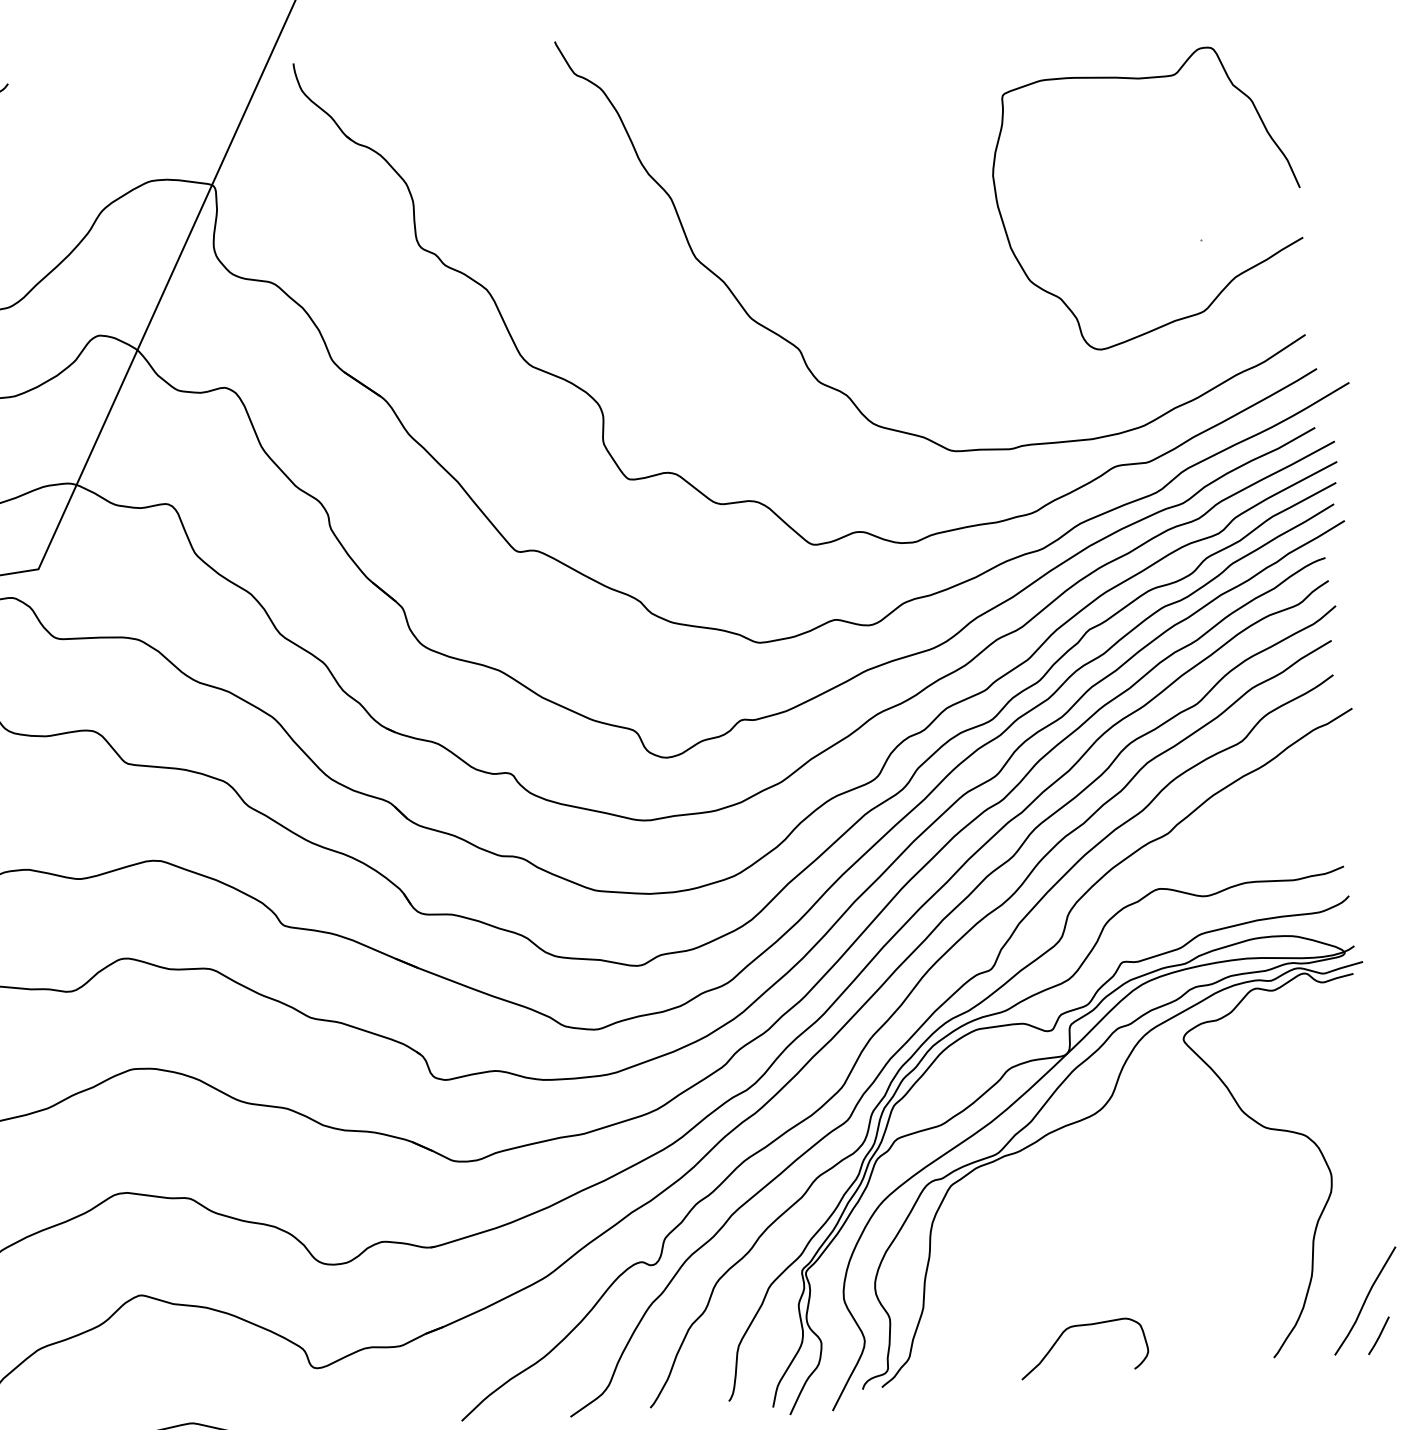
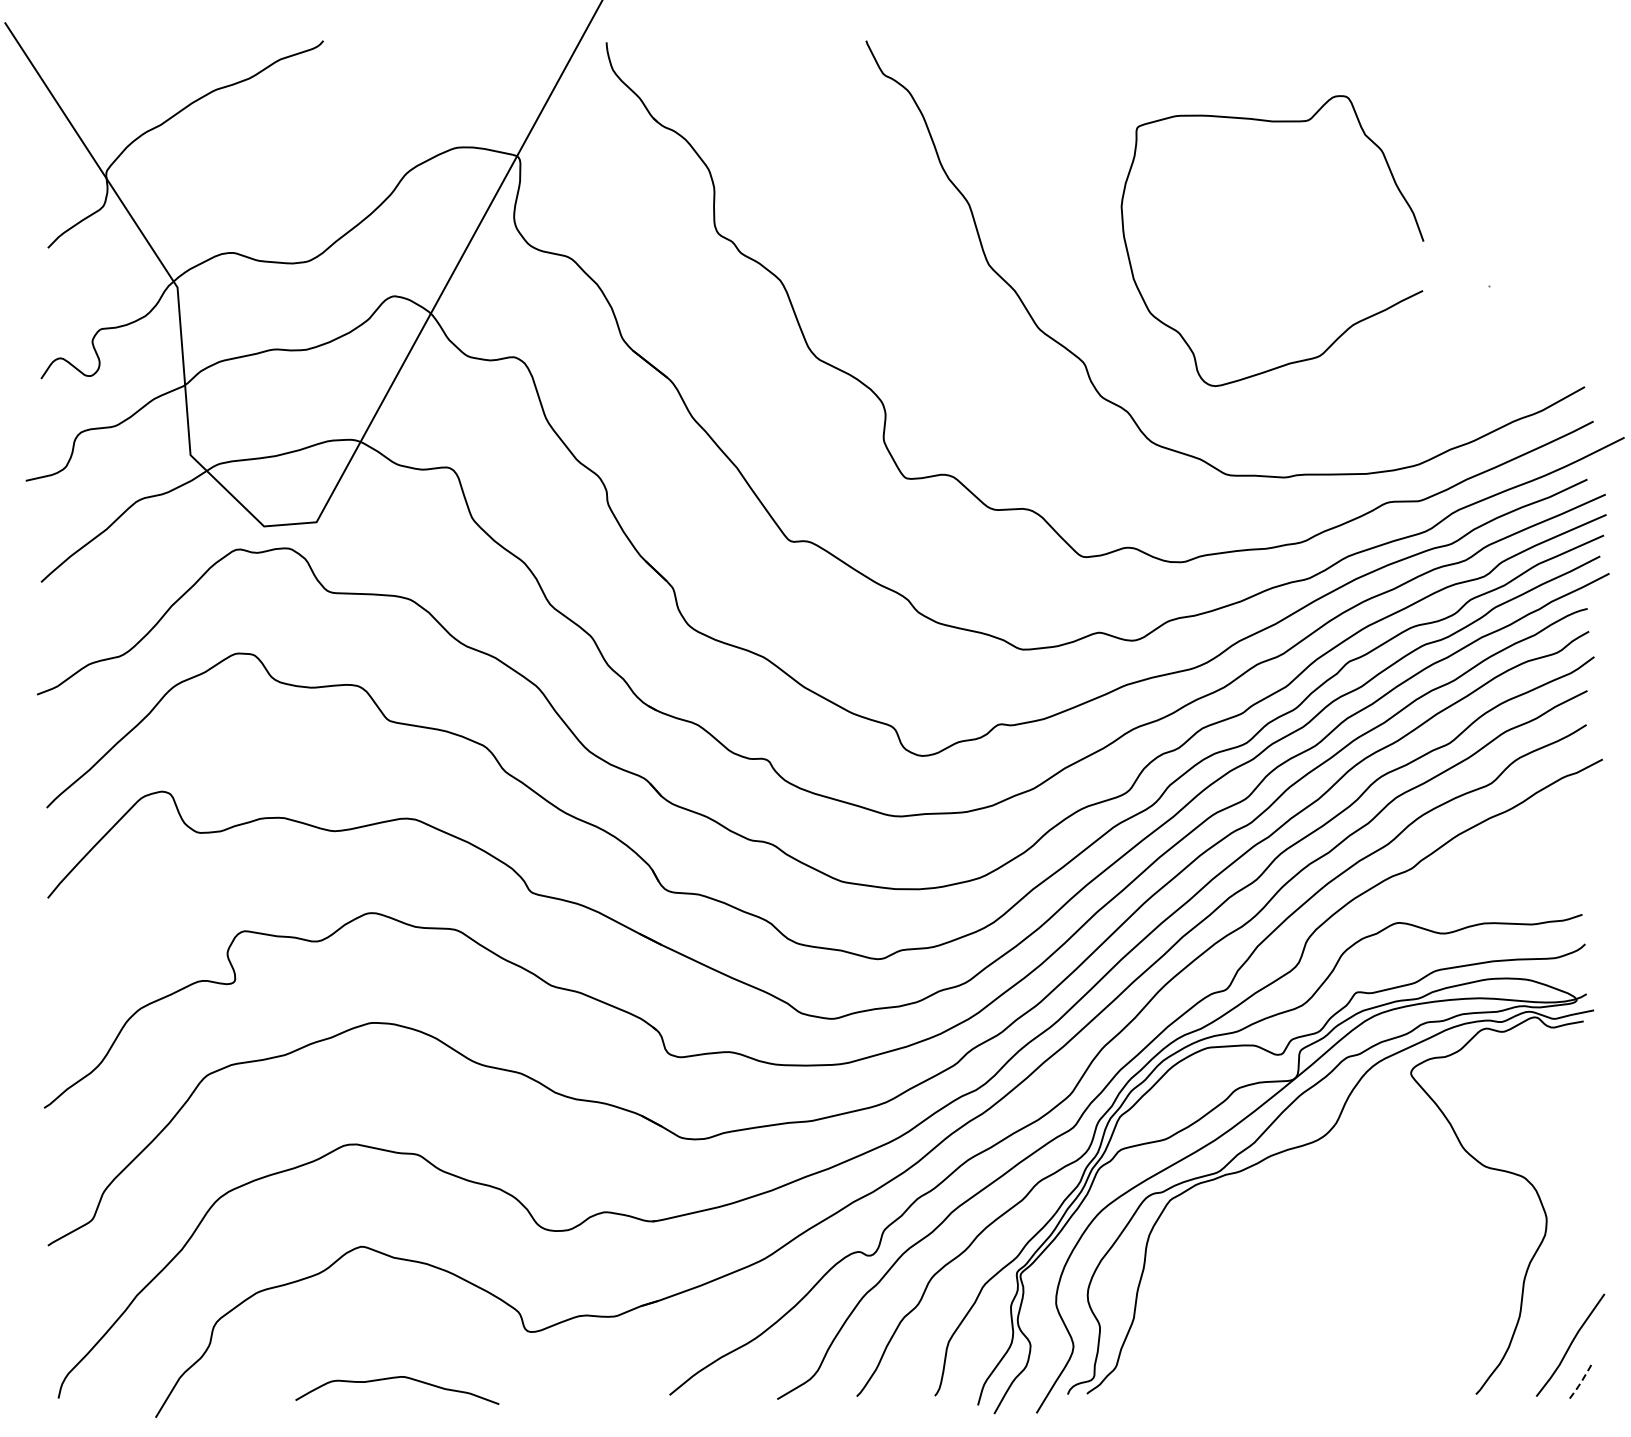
curve: (1232, 278) -> (1350, 325), moved
curve: (1082, 1326) -> (1289, 1348), removed
line: (1379, 1336) -> (1581, 1381), solid -> dashed

